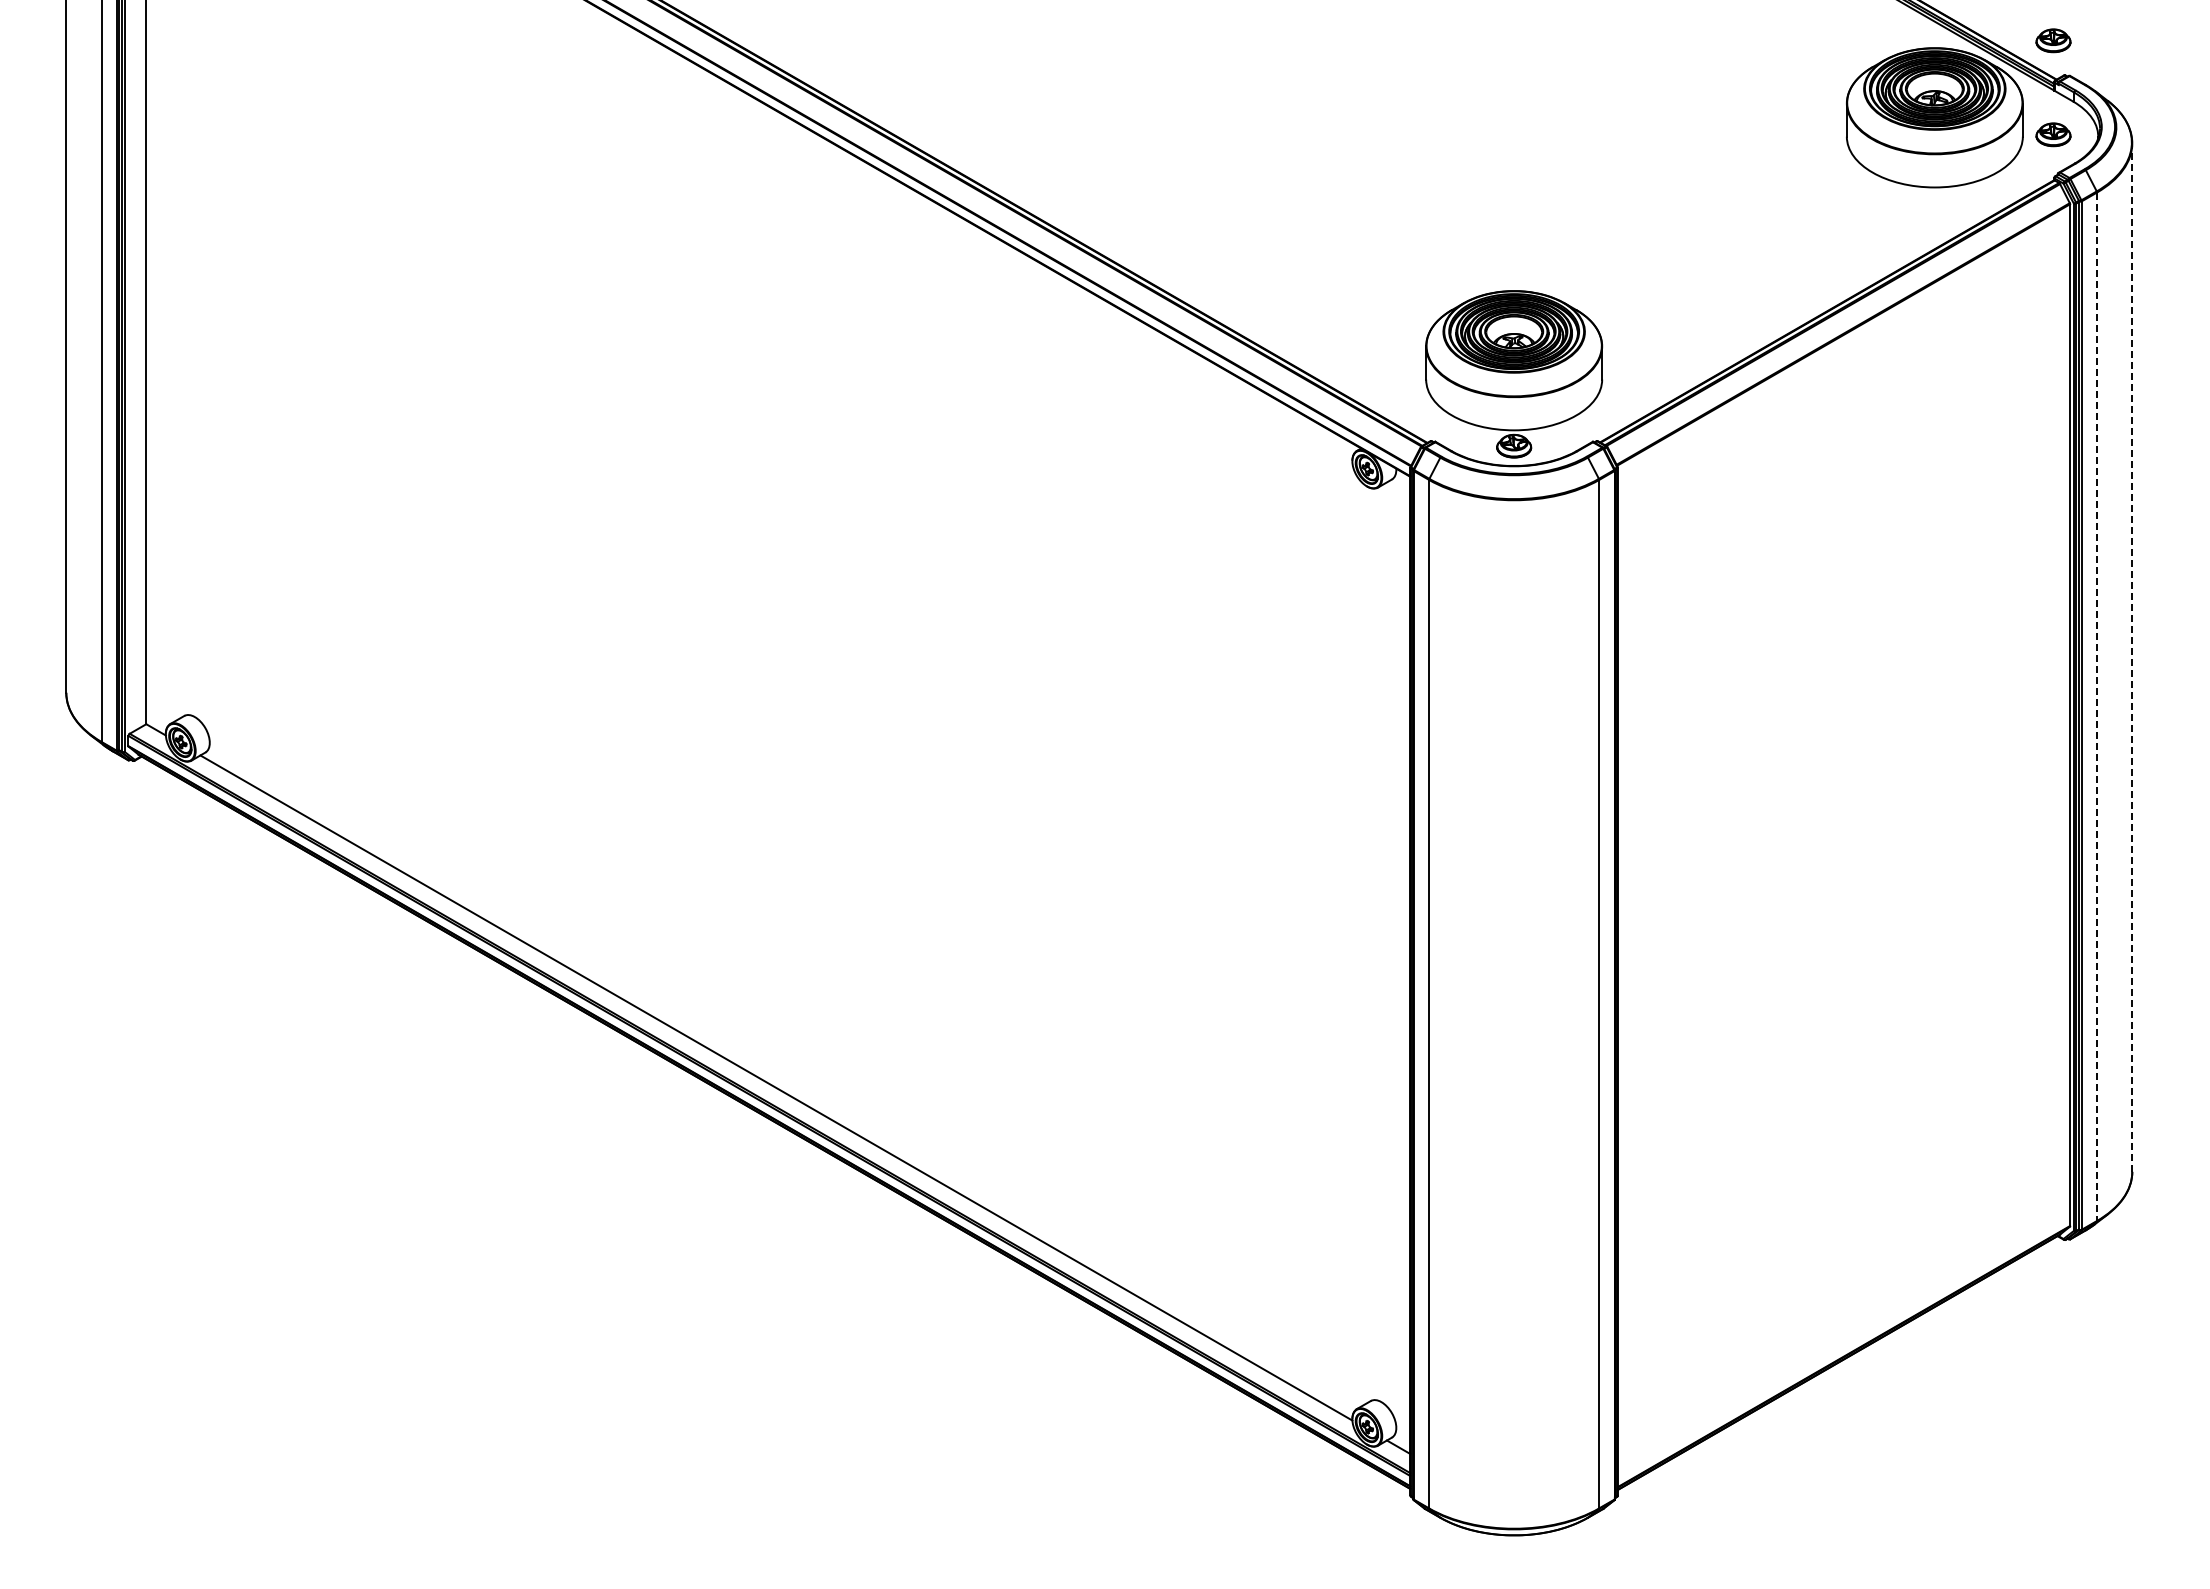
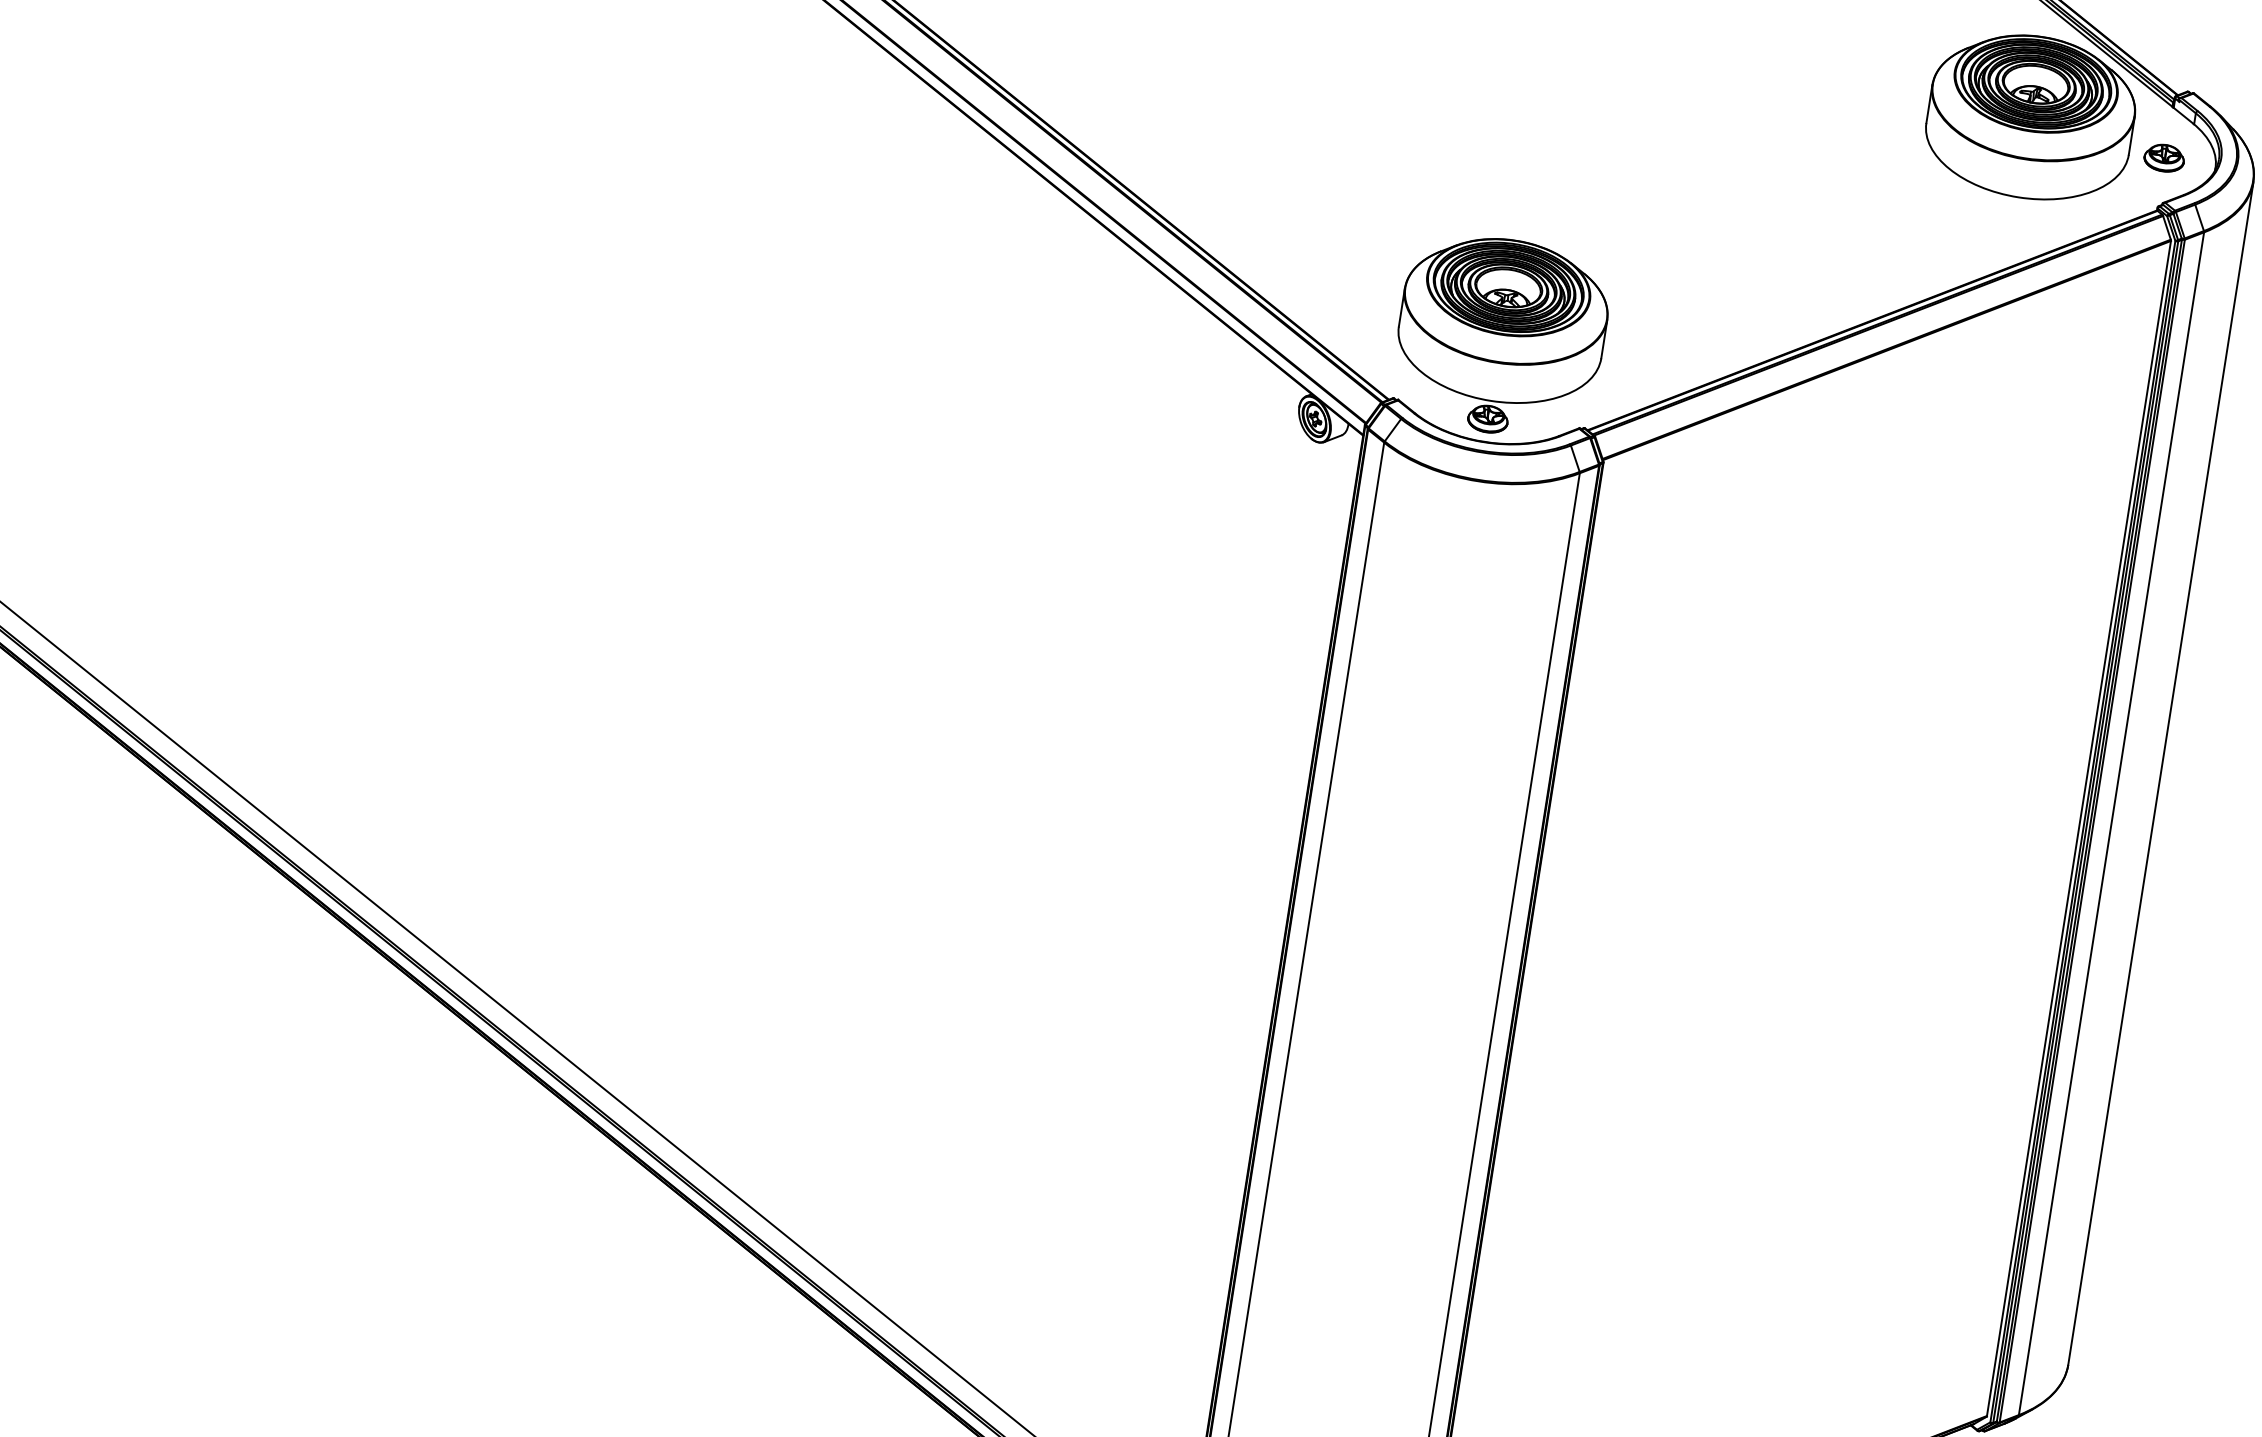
part: (2053, 40) -> (2181, 49), removed
line: (2132, 657) -> (2161, 773), dashed -> solid
line: (2097, 707) -> (2111, 824), dashed -> solid

